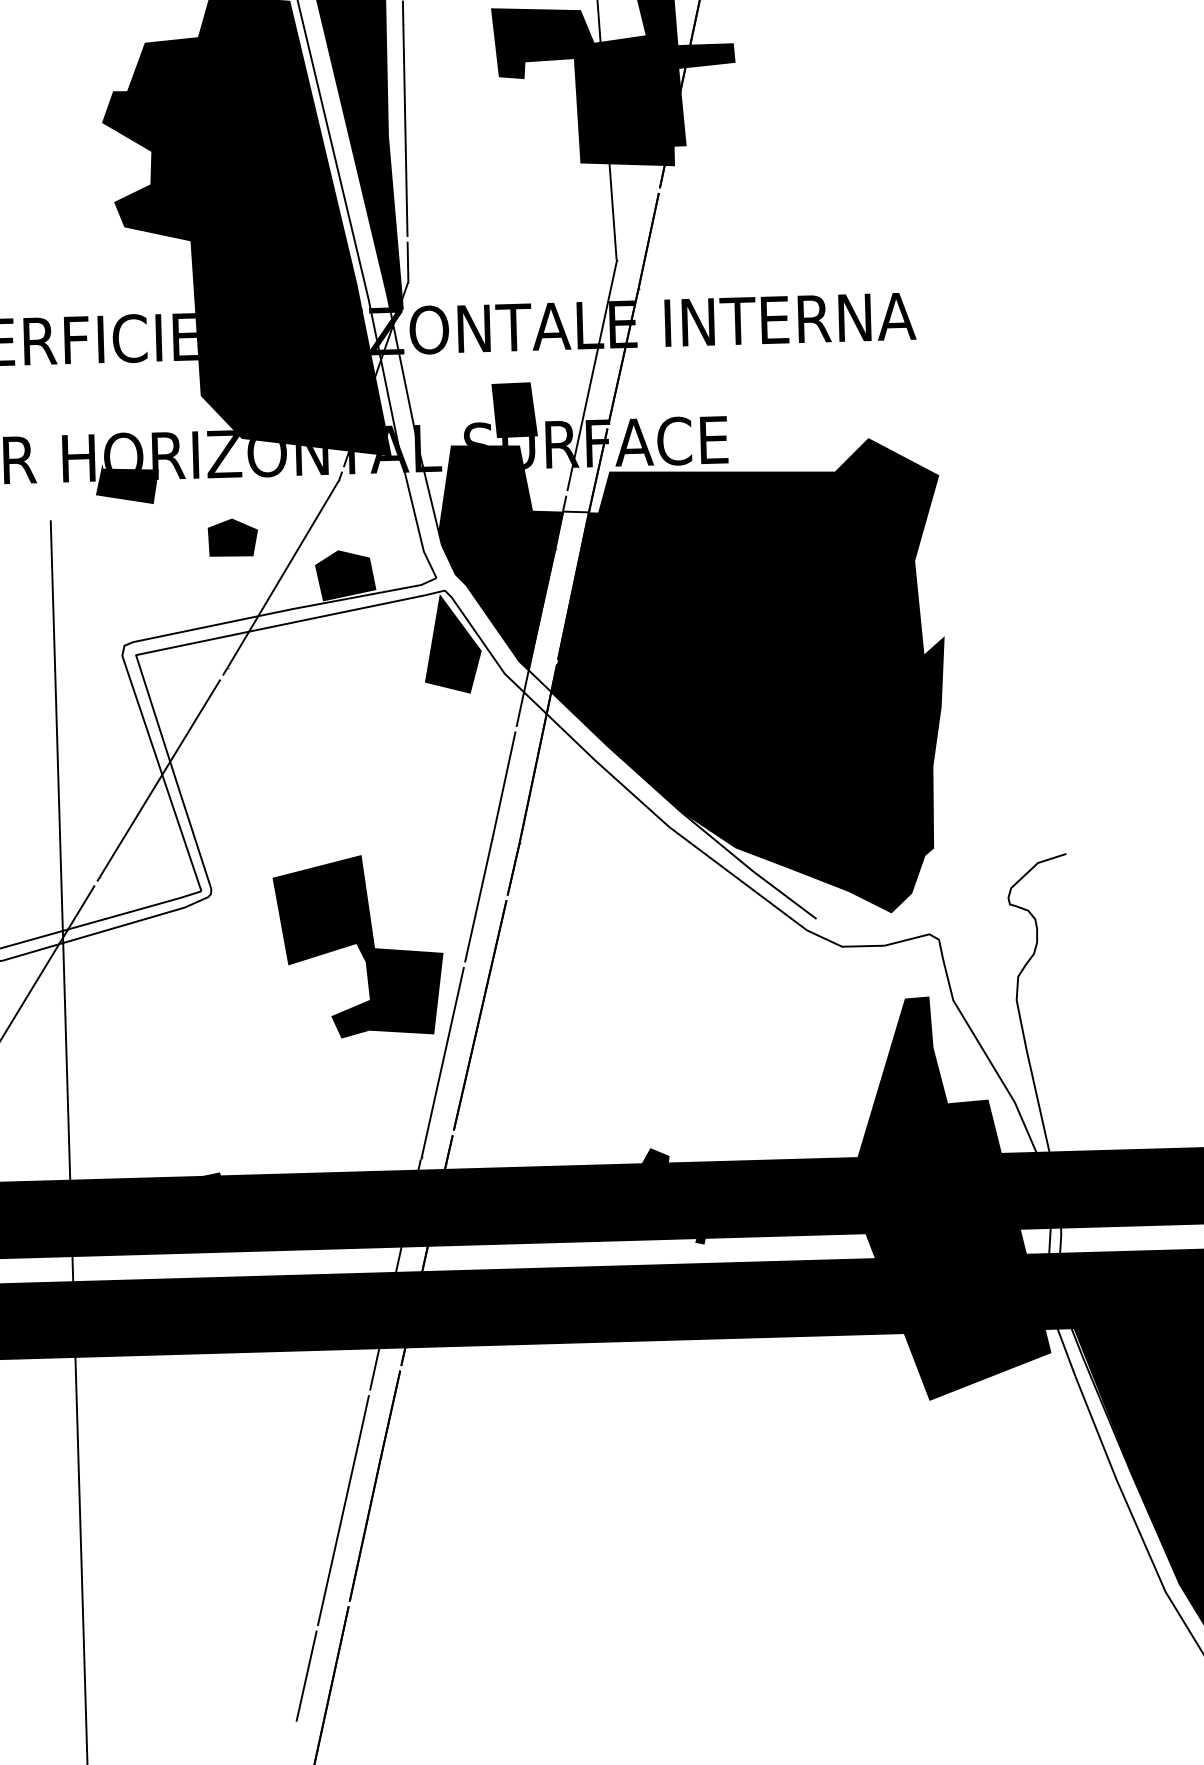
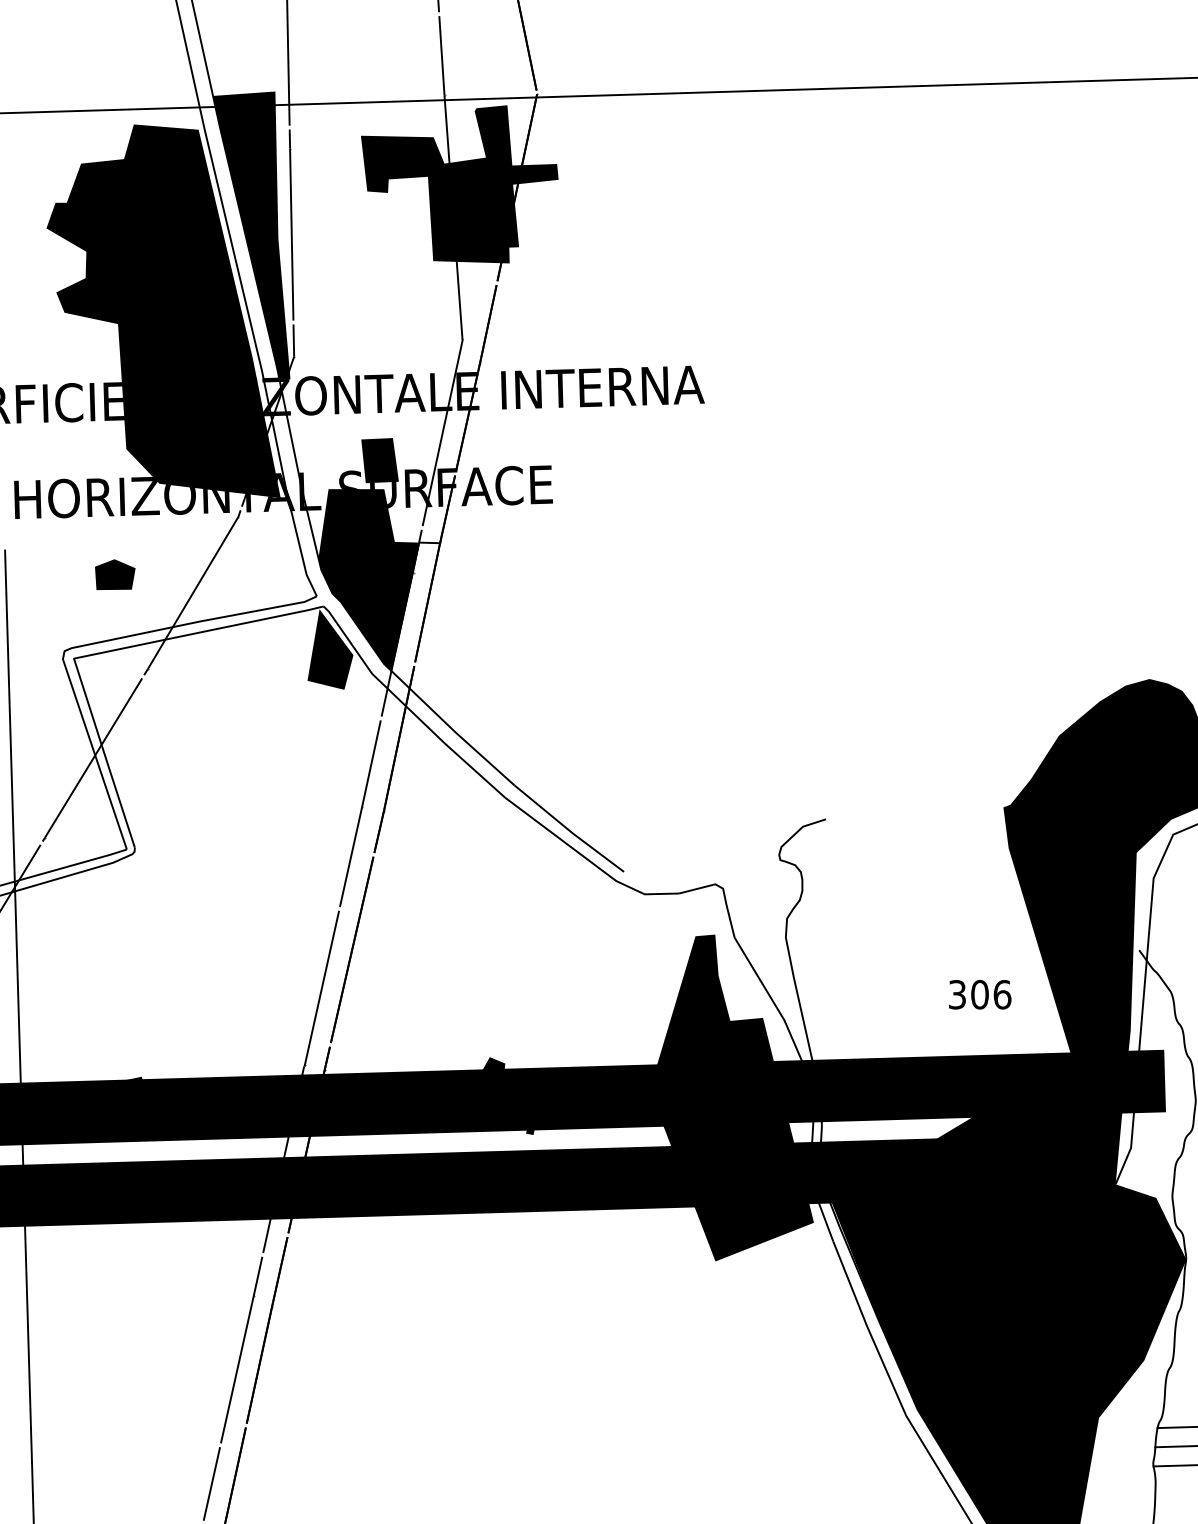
fill: (126, 484) -> (66, 520), removed
part: (233, 537) -> (115, 574), moved
fill: (345, 575) -> (243, 594), removed
fill: (747, 676) -> (568, 675), removed
part: (358, 946) -> (253, 894), removed

